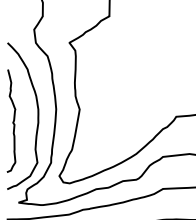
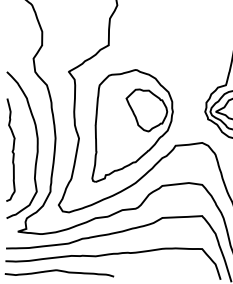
part: (133, 96) -> (132, 125), added

